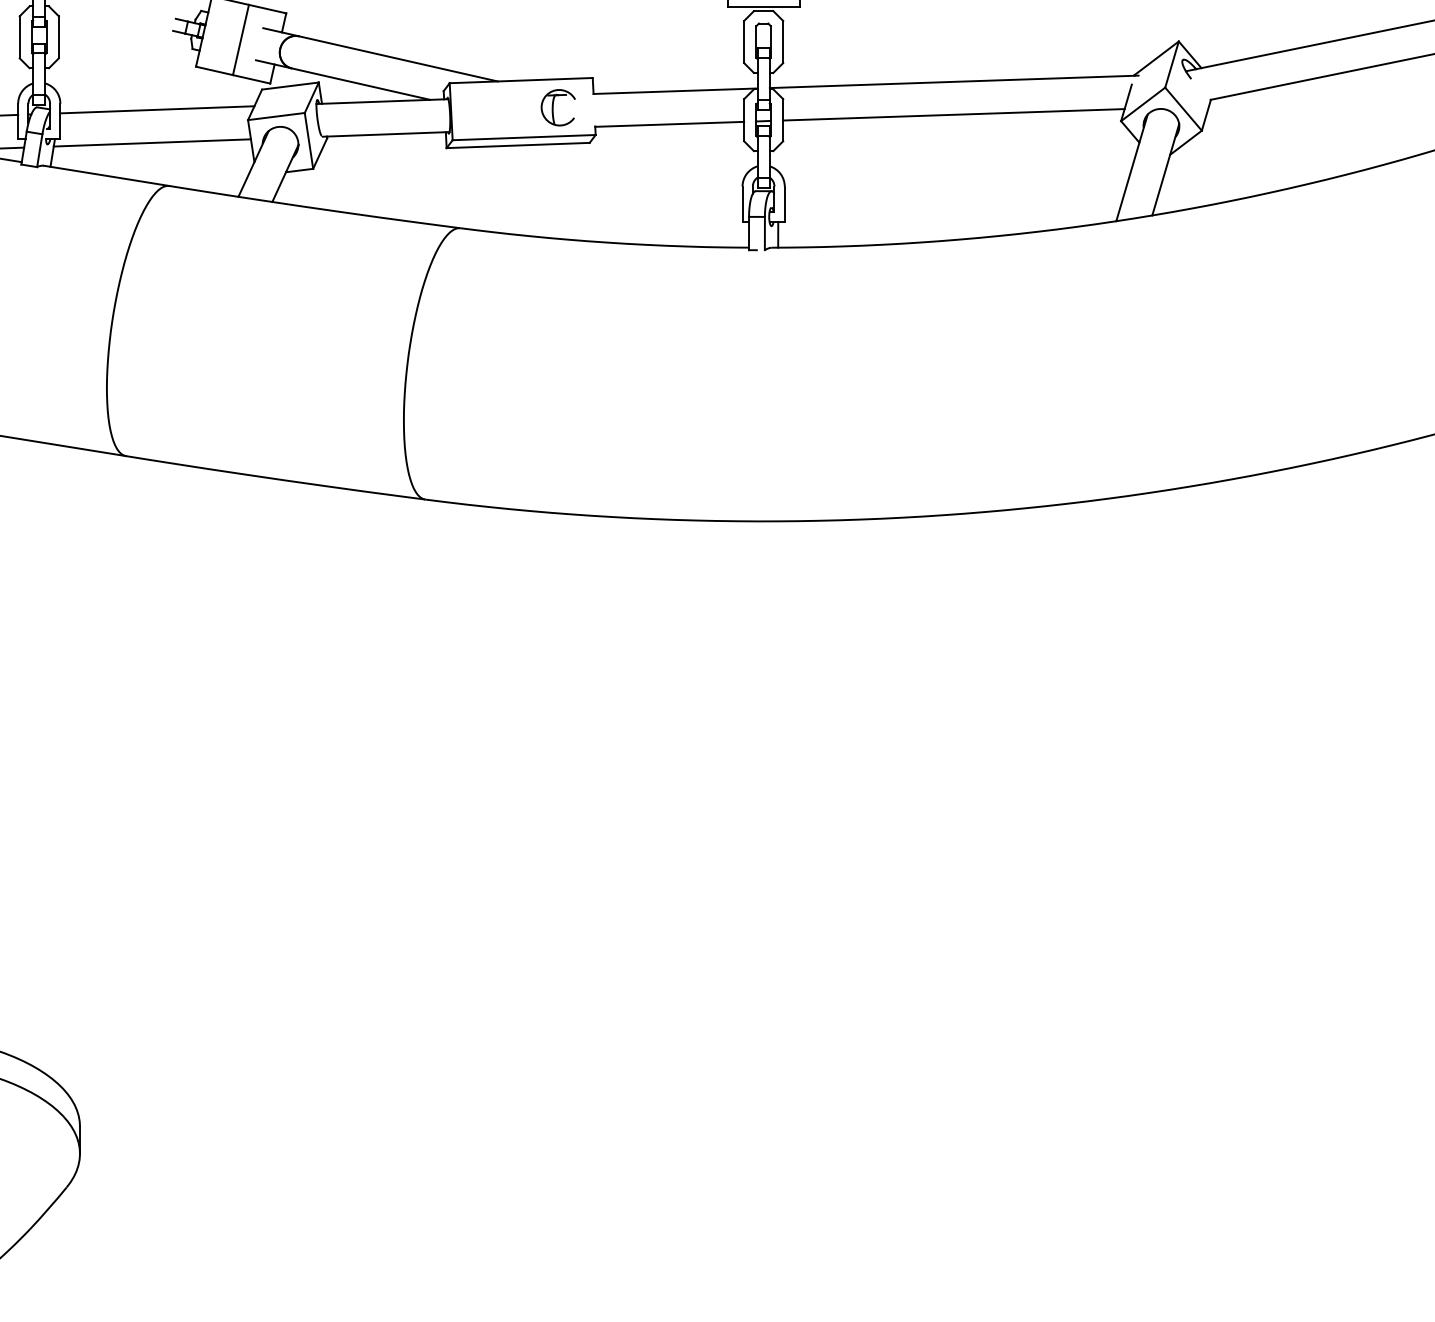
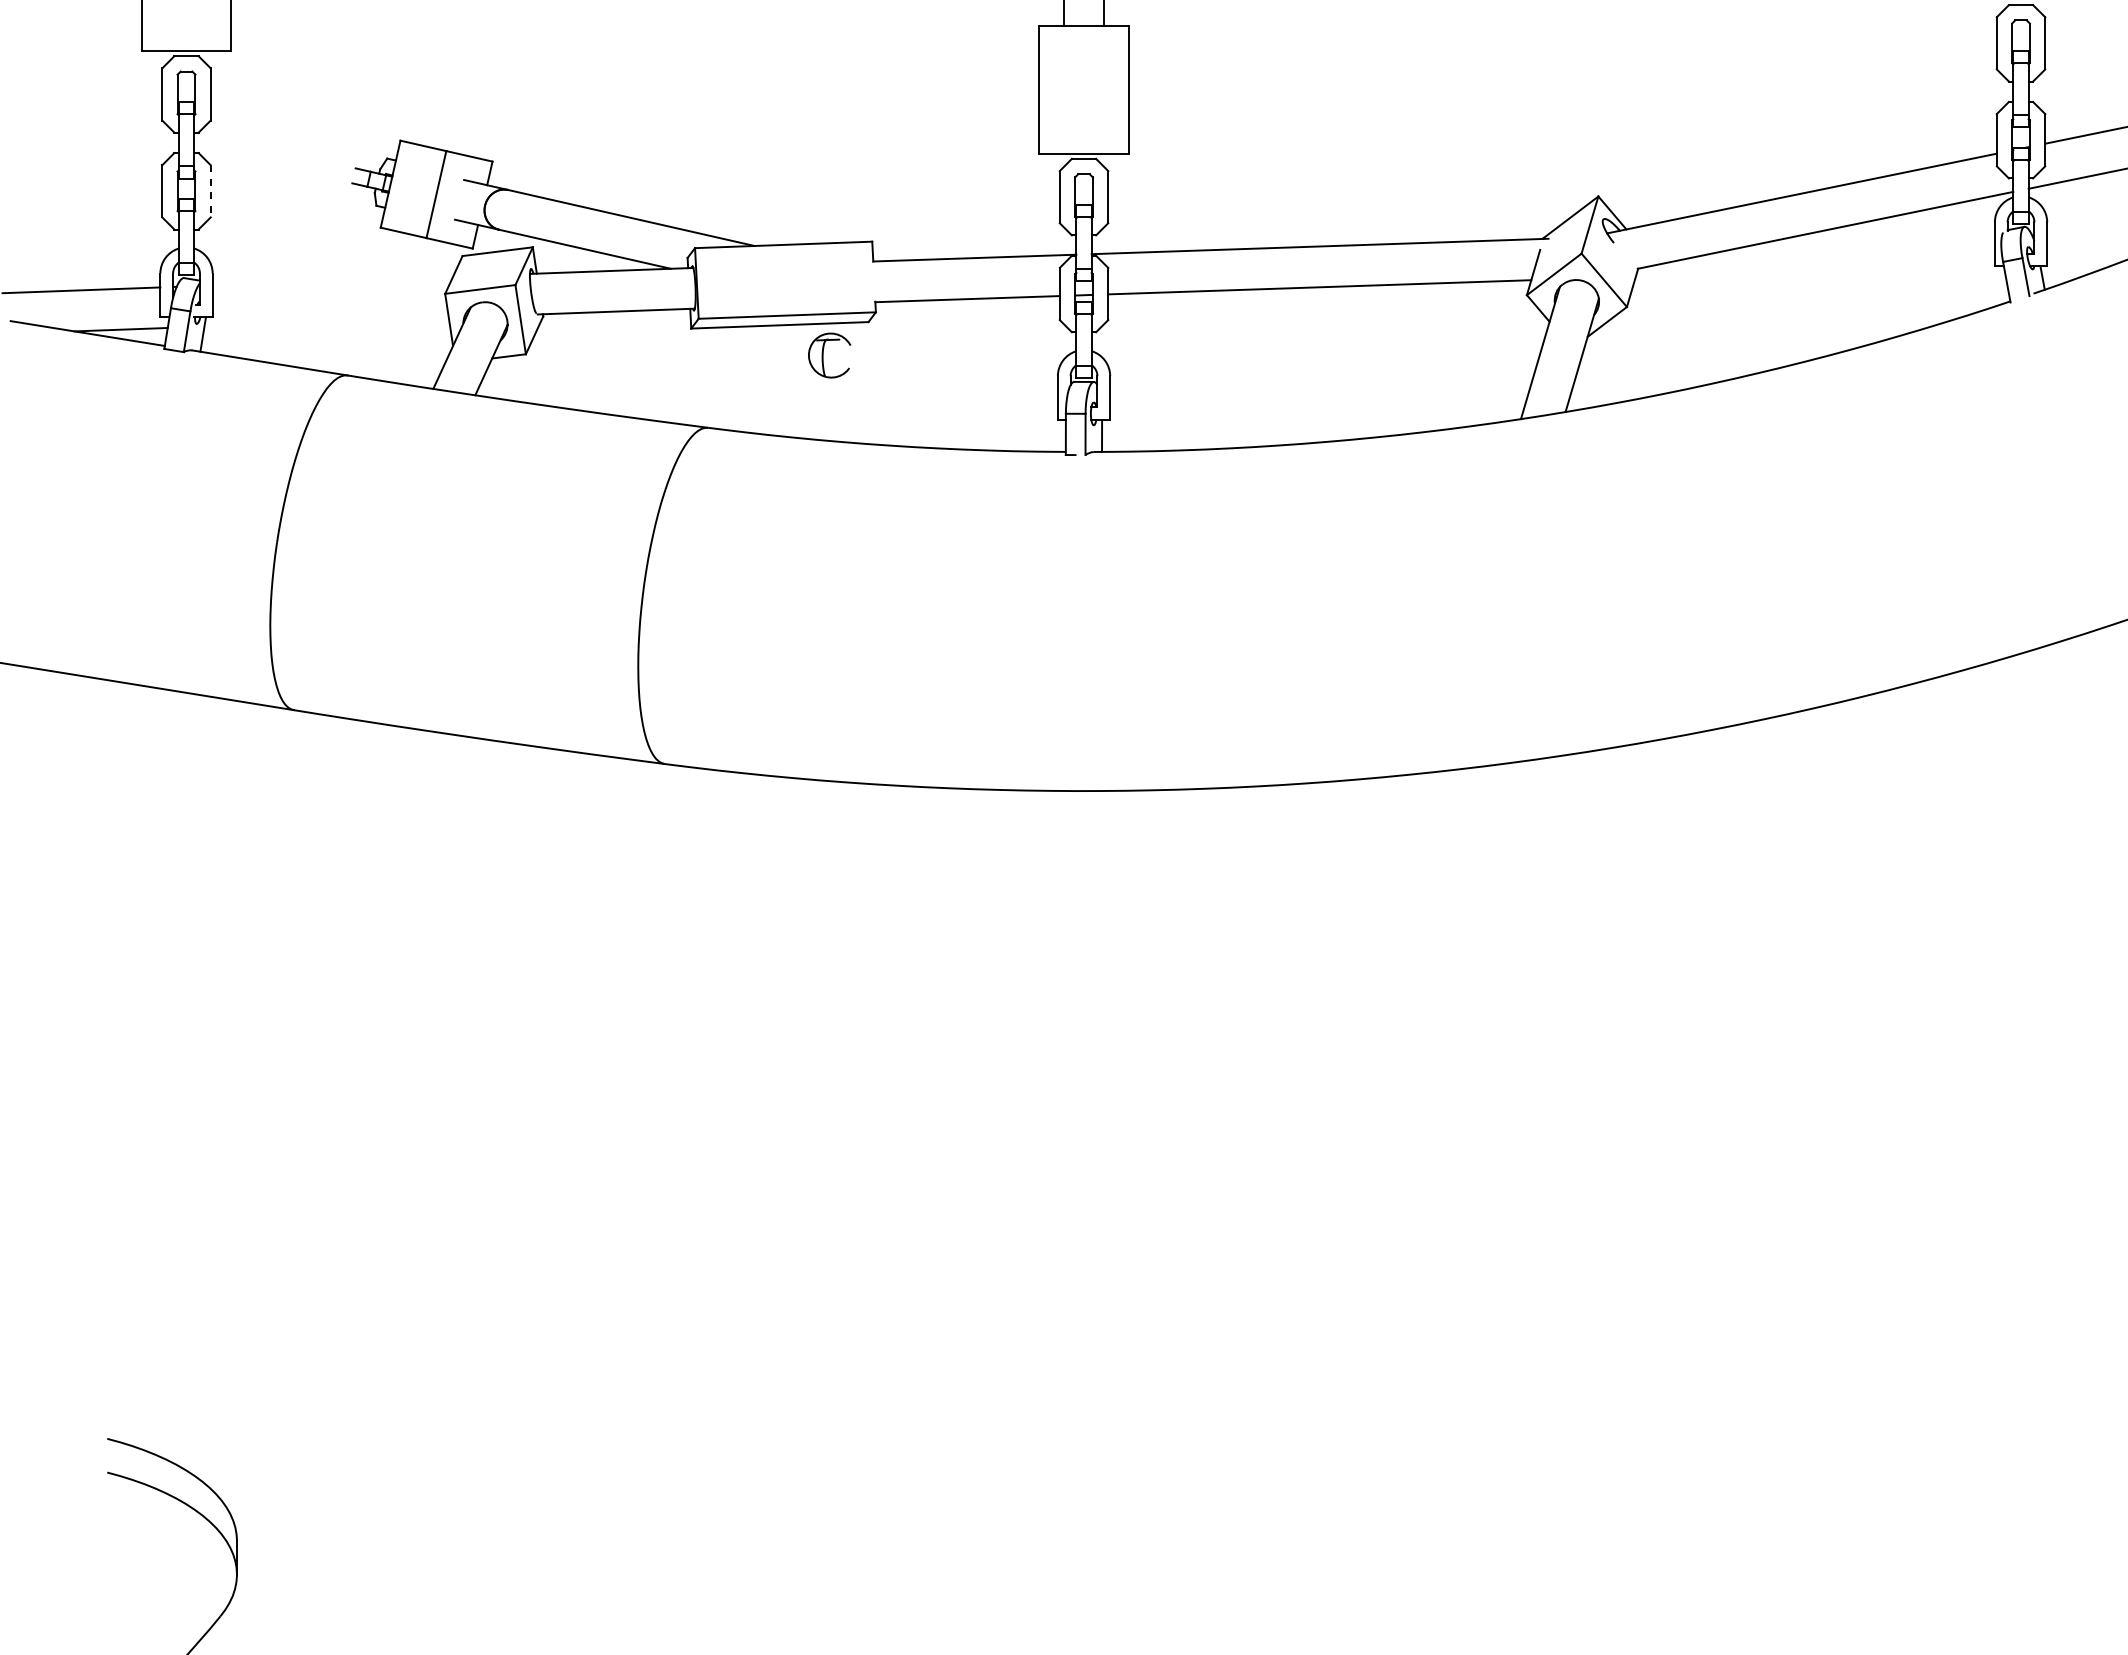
line: (58, 37) -> (210, 191), solid -> dashed
part: (558, 107) -> (829, 355), moved
line: (157, 109) -> (332, 280), removed
line: (152, 142) -> (326, 321), removed

